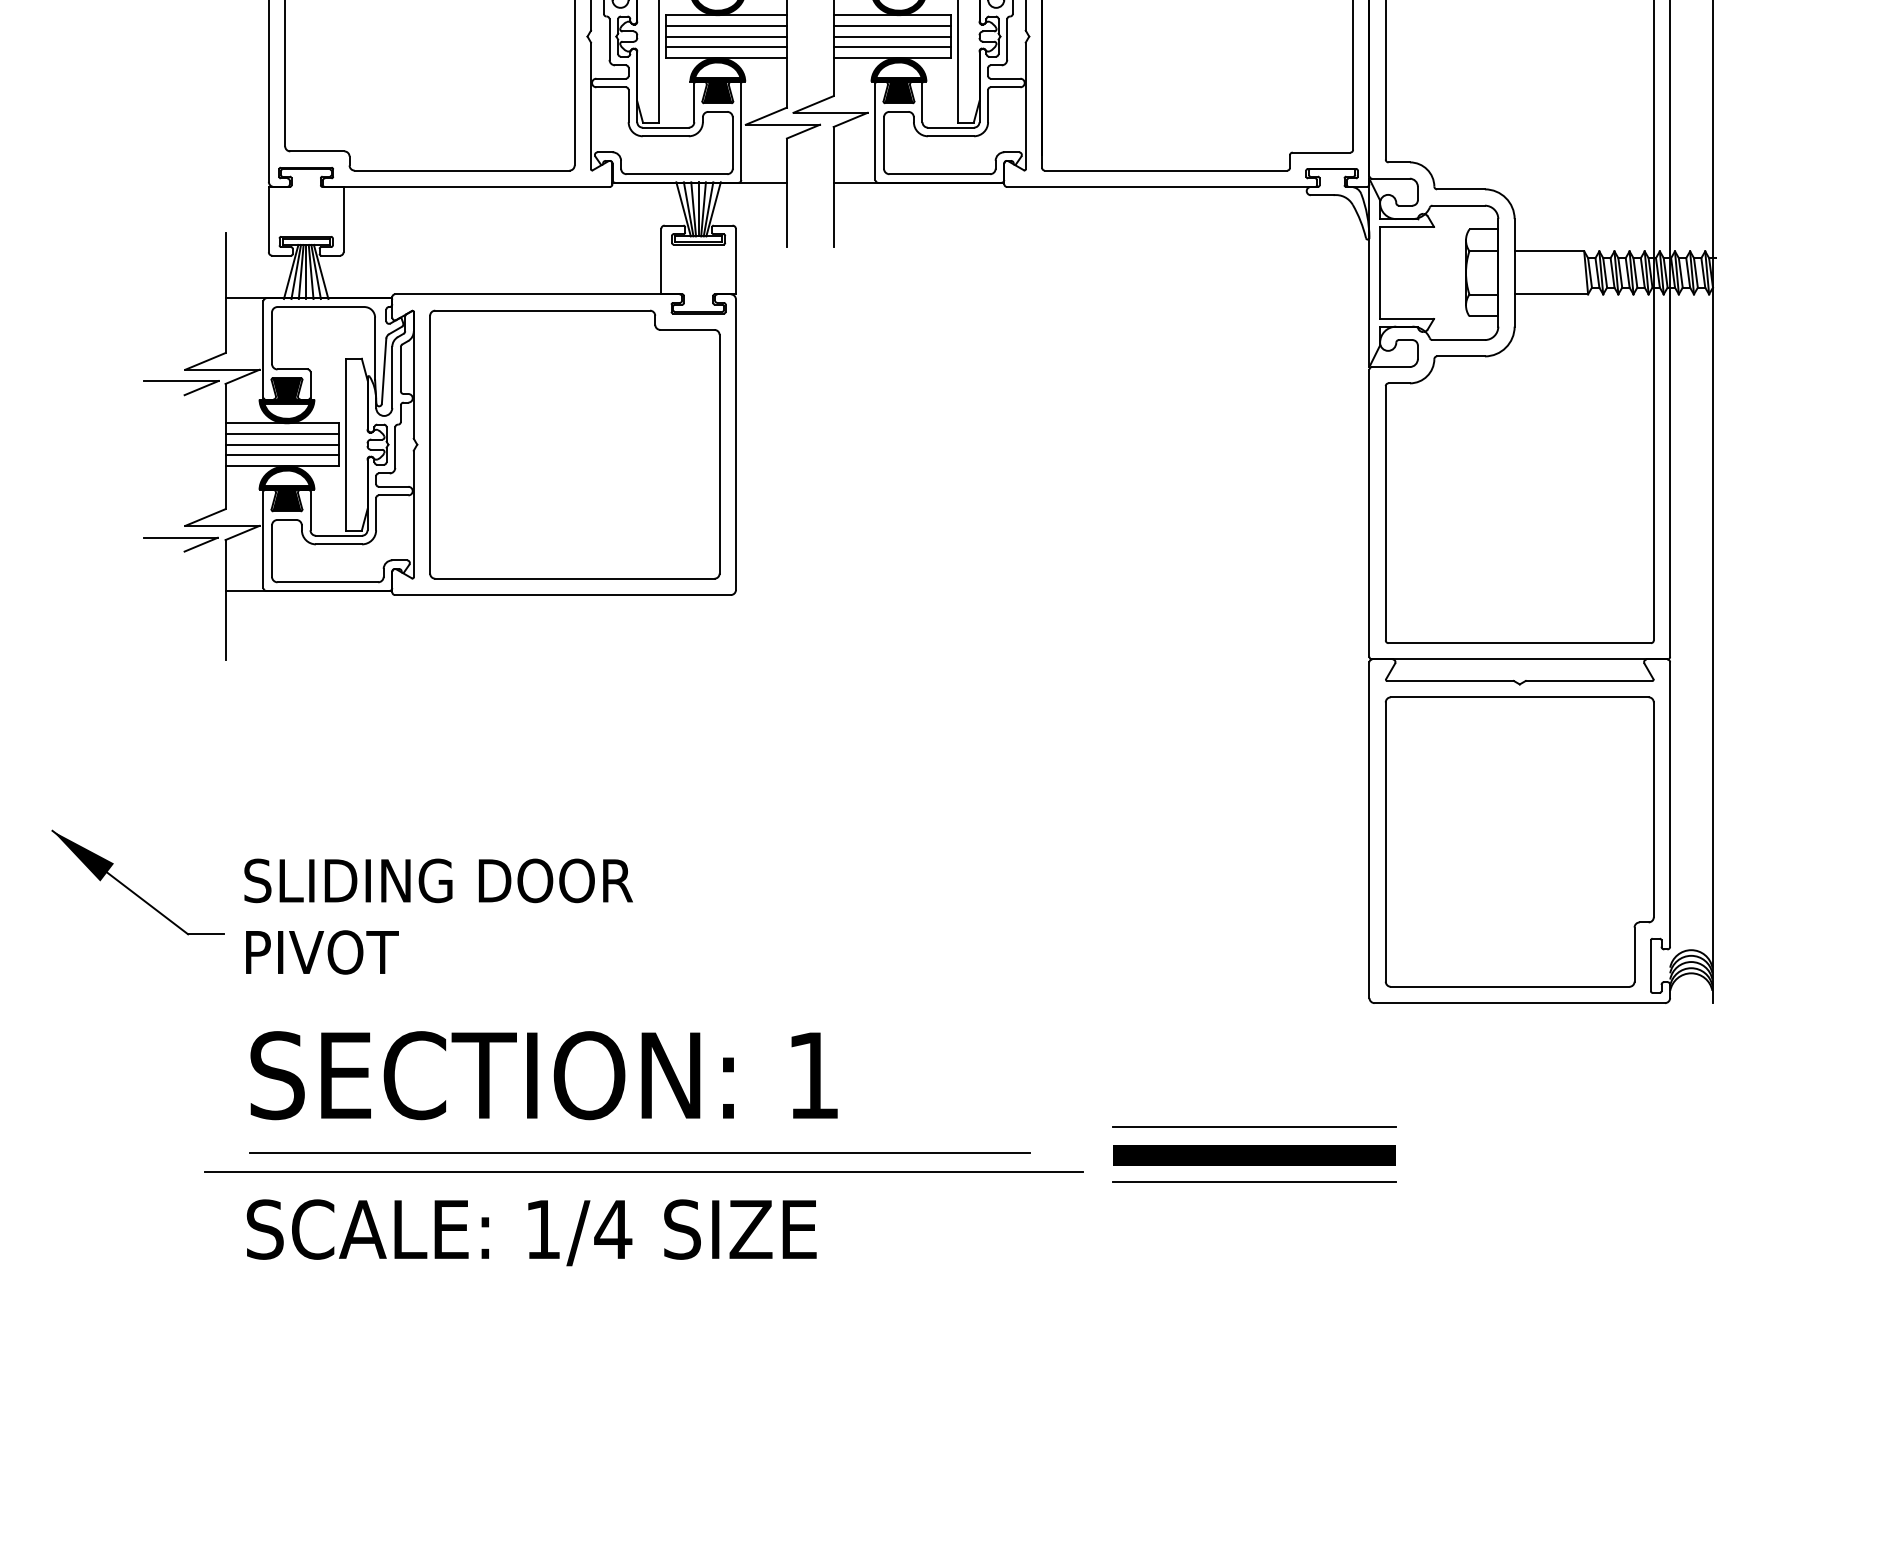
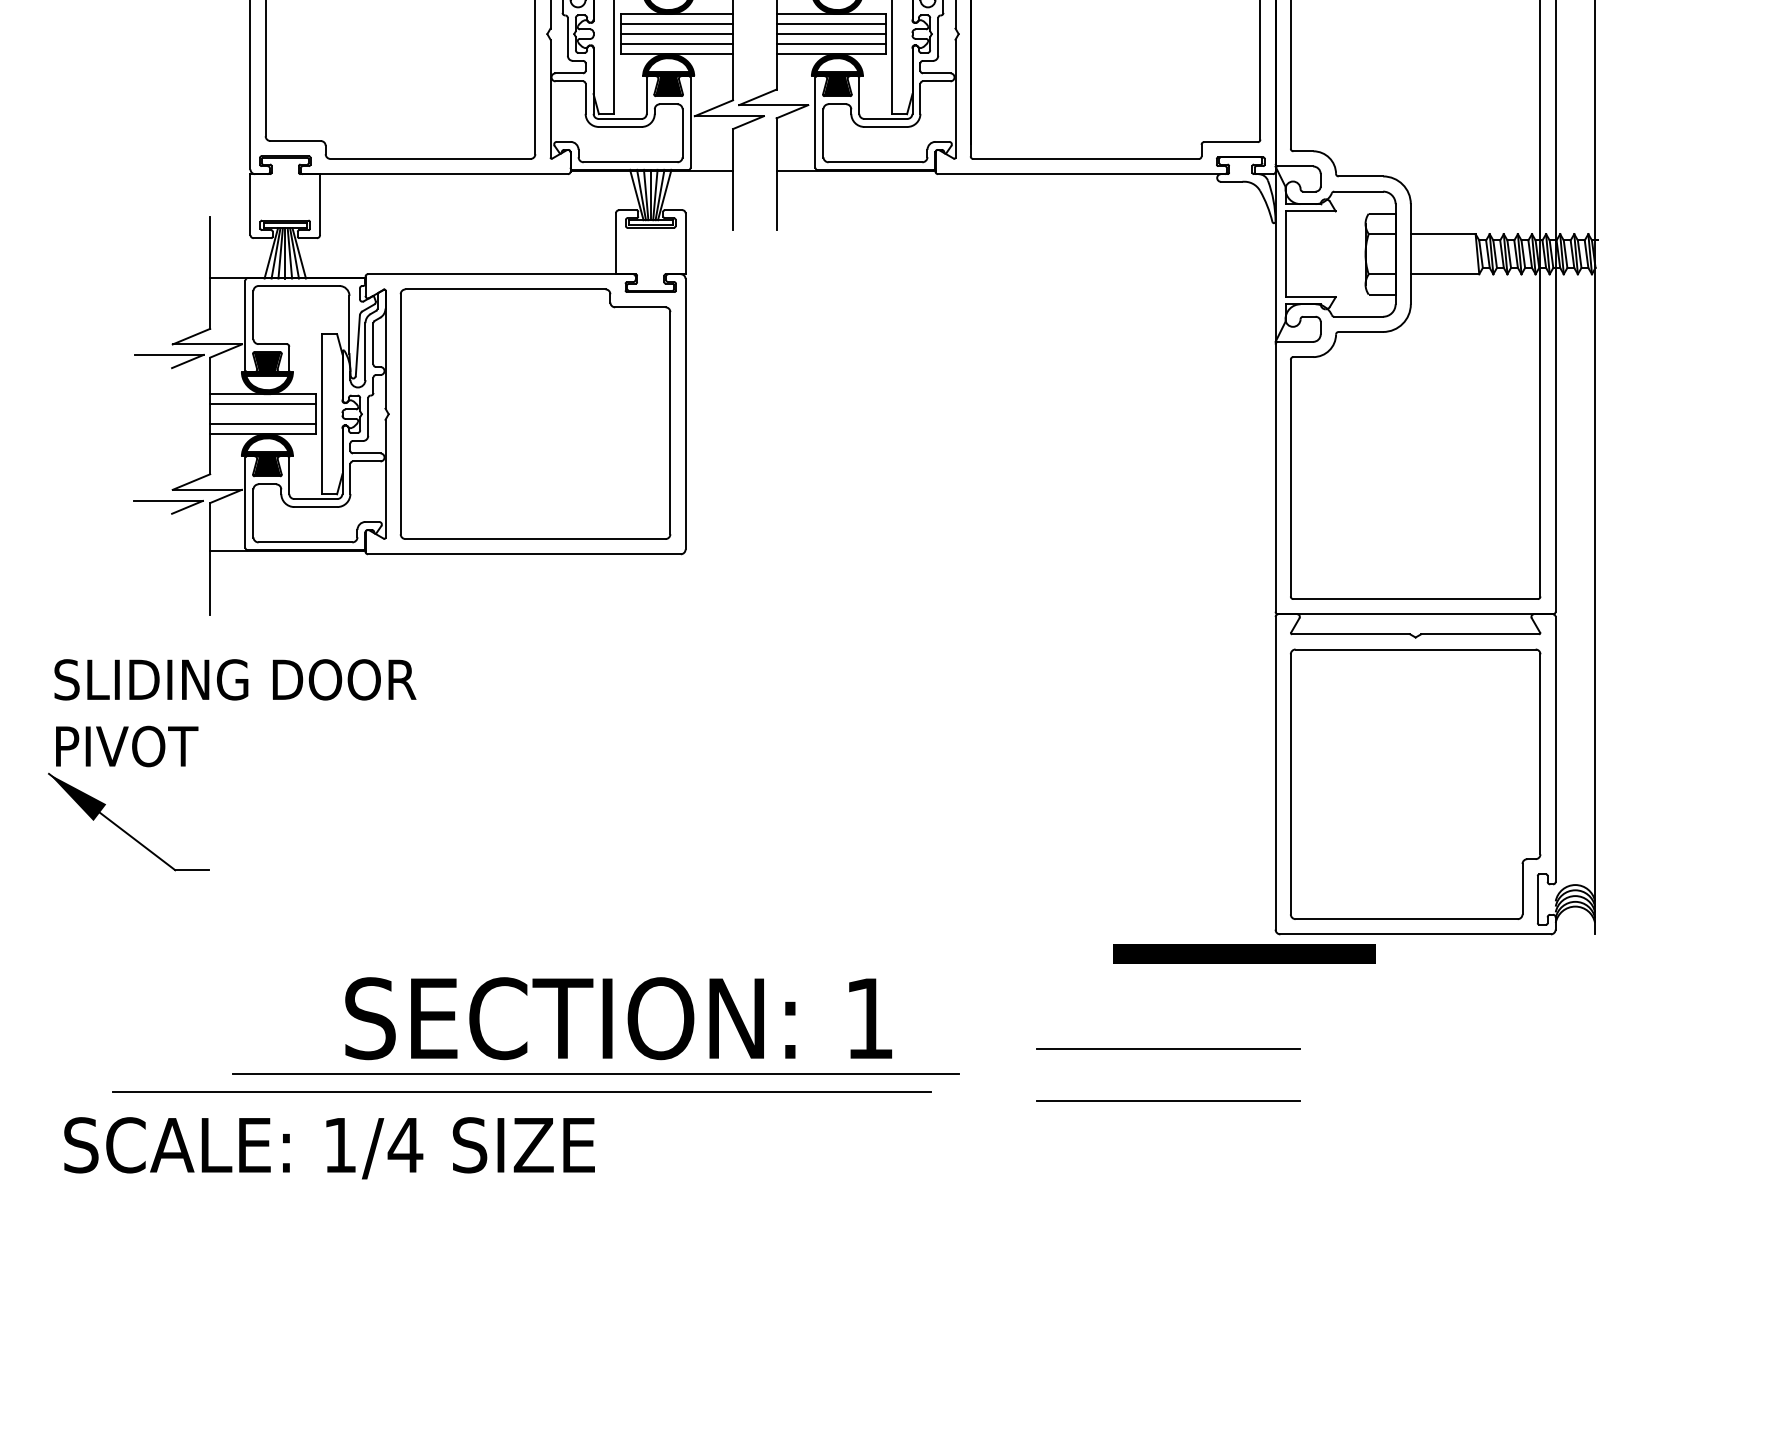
line: (281, 444) -> (262, 414), removed
text: (438, 916) -> (235, 713), moved
text: (543, 1075) -> (618, 1018), moved
line: (1254, 1155) -> (1244, 954), moved
line: (643, 1171) -> (521, 1091), moved
text: (531, 1232) -> (329, 1147), moved

